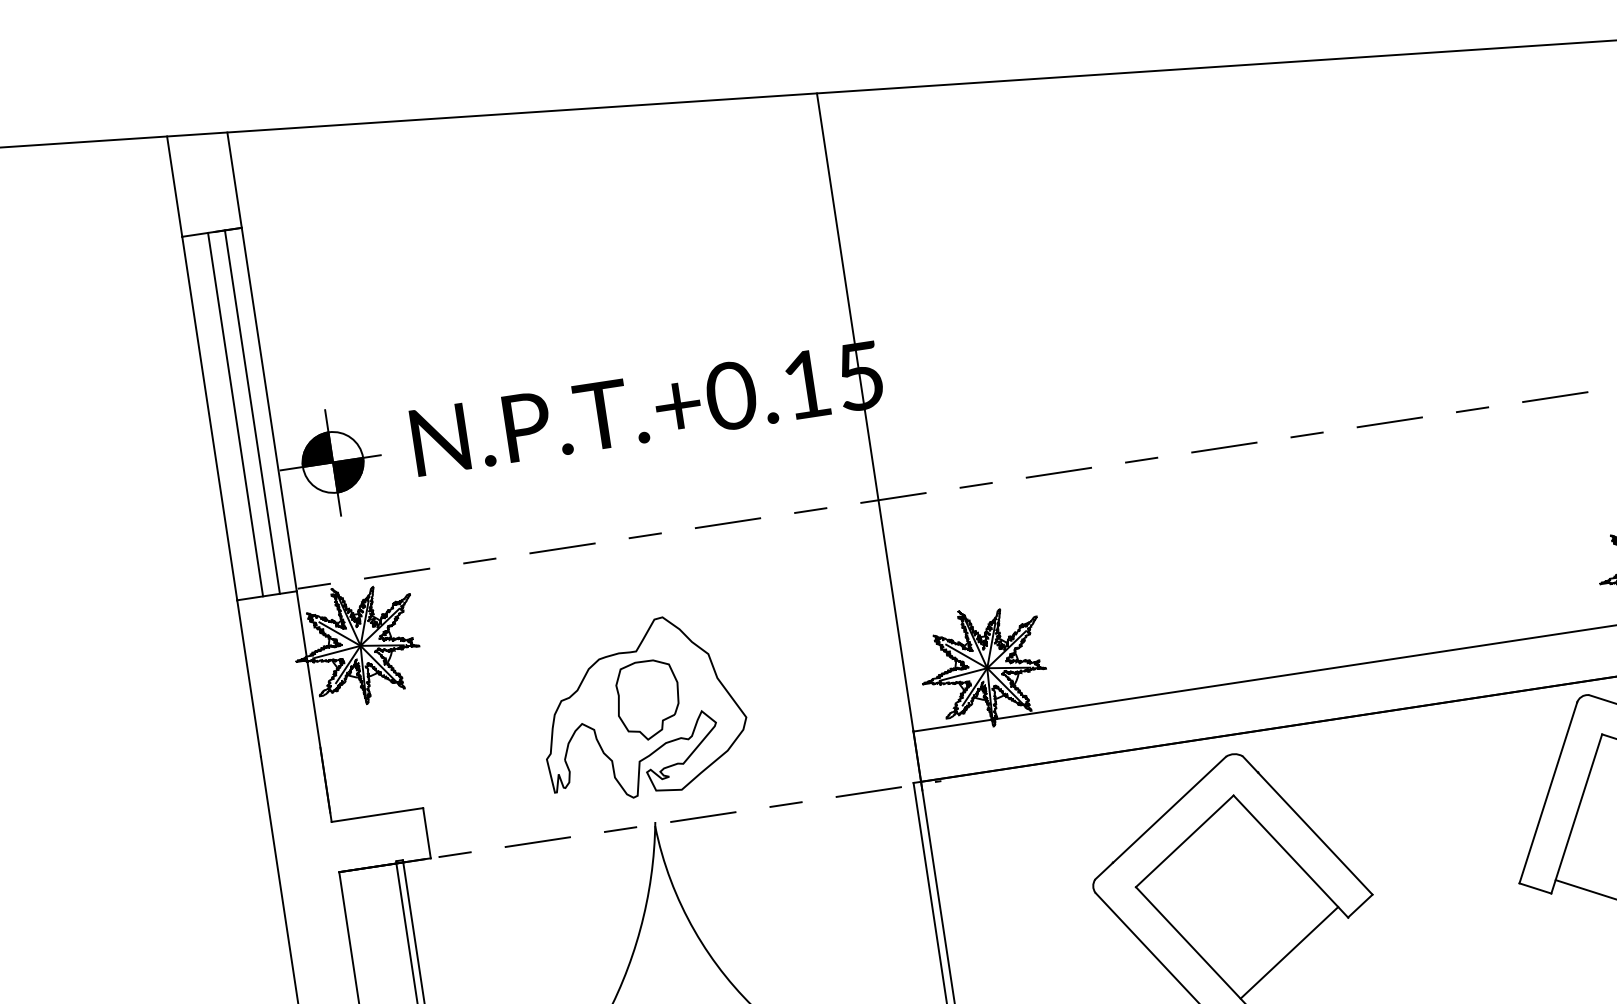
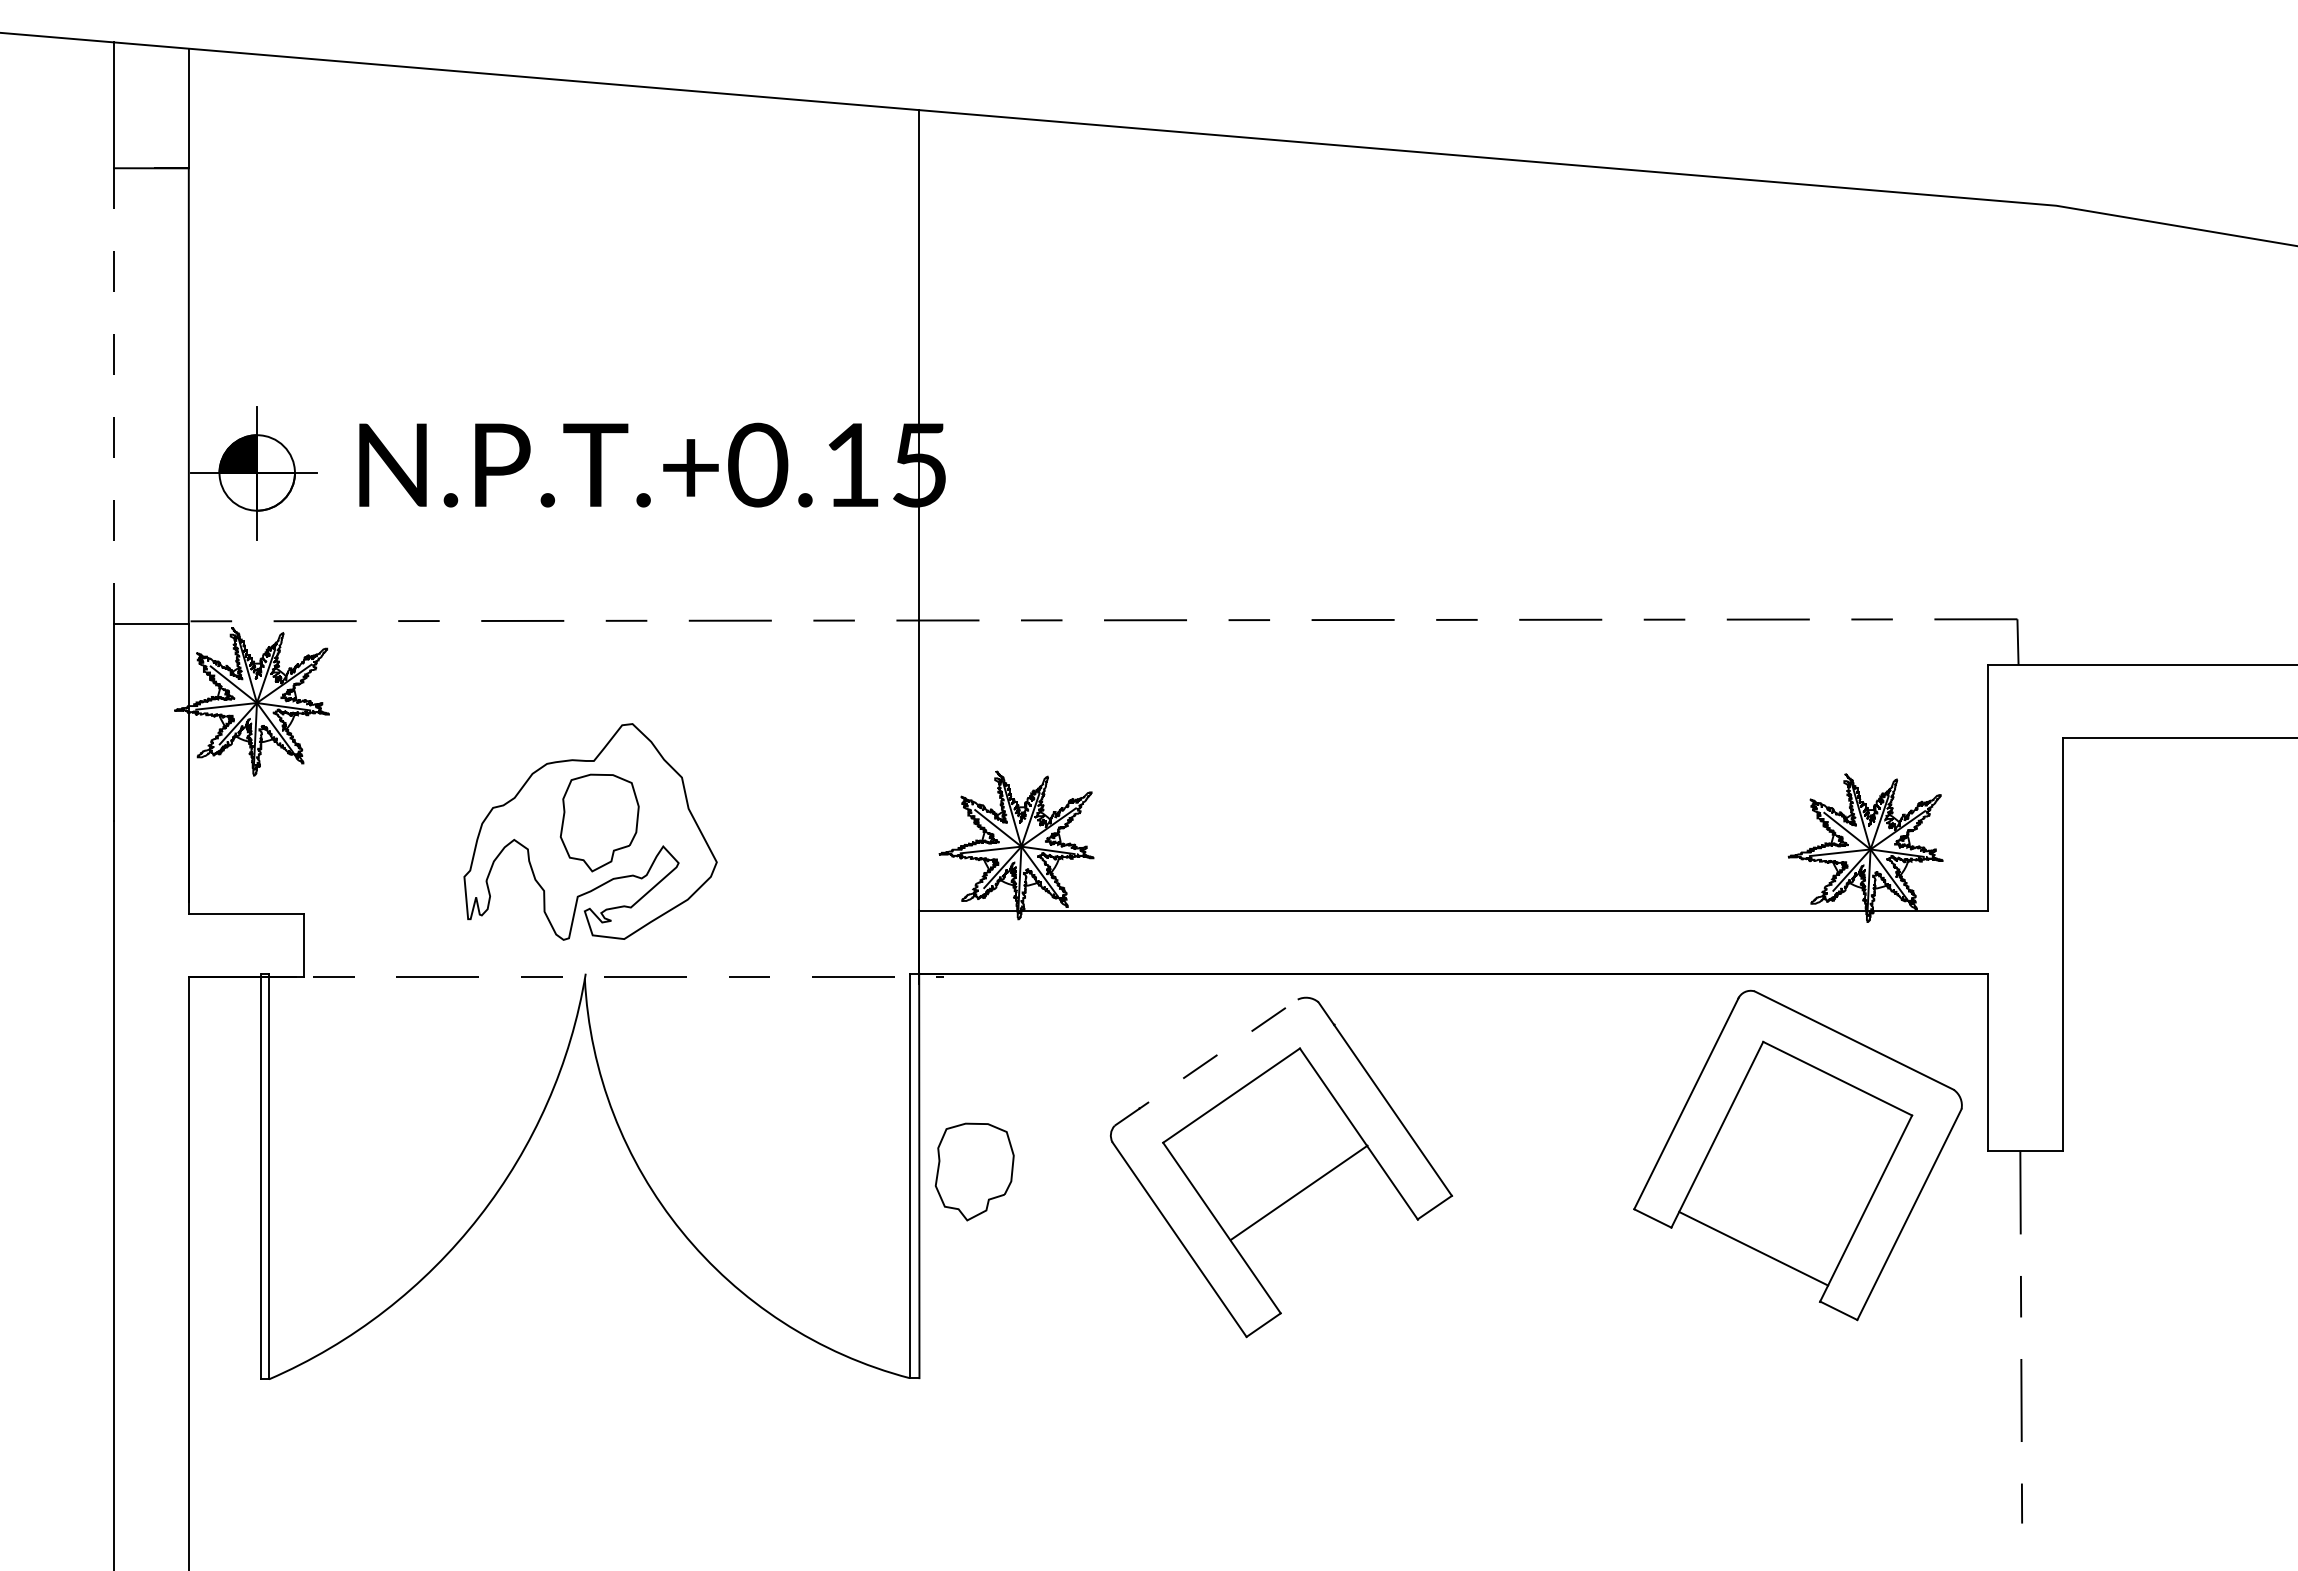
line: (252, 412) -> (167, 396), removed
line: (235, 414) -> (146, 396), removed
line: (209, 417) -> (114, 395), solid -> dashed
fill: (349, 475) -> (275, 491), removed
line: (1160, 817) -> (1206, 1062), solid -> dashed
part: (989, 932) -> (974, 1171), added
line: (1288, 952) -> (1298, 1192), moved

